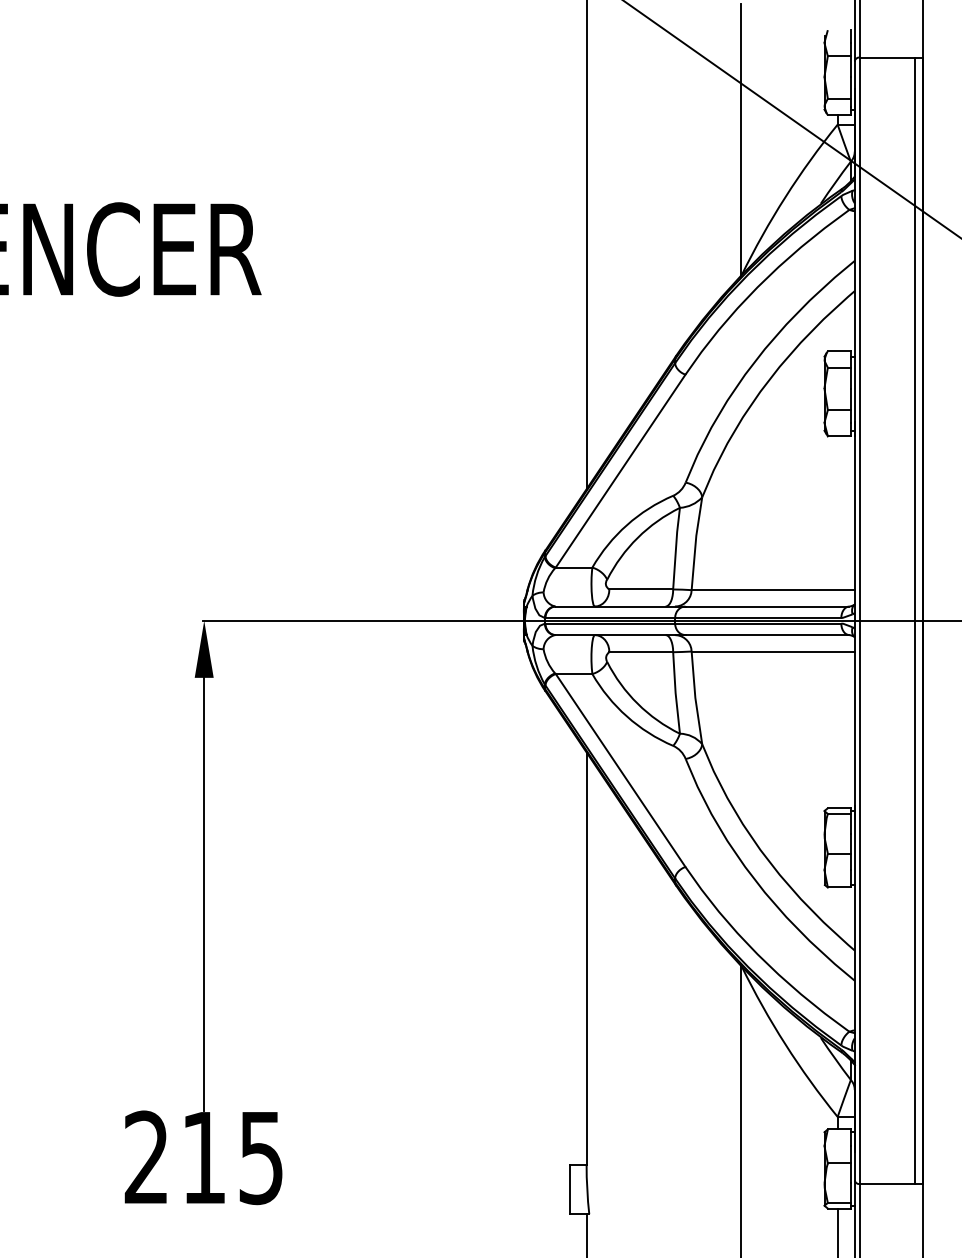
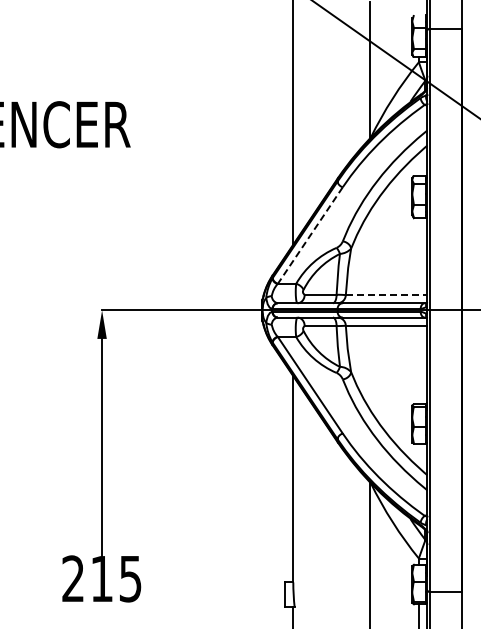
line: (620, 471) -> (310, 235), solid -> dashed
line: (772, 591) -> (386, 295), solid -> dashed
line: (914, 621) -> (457, 310), removed

